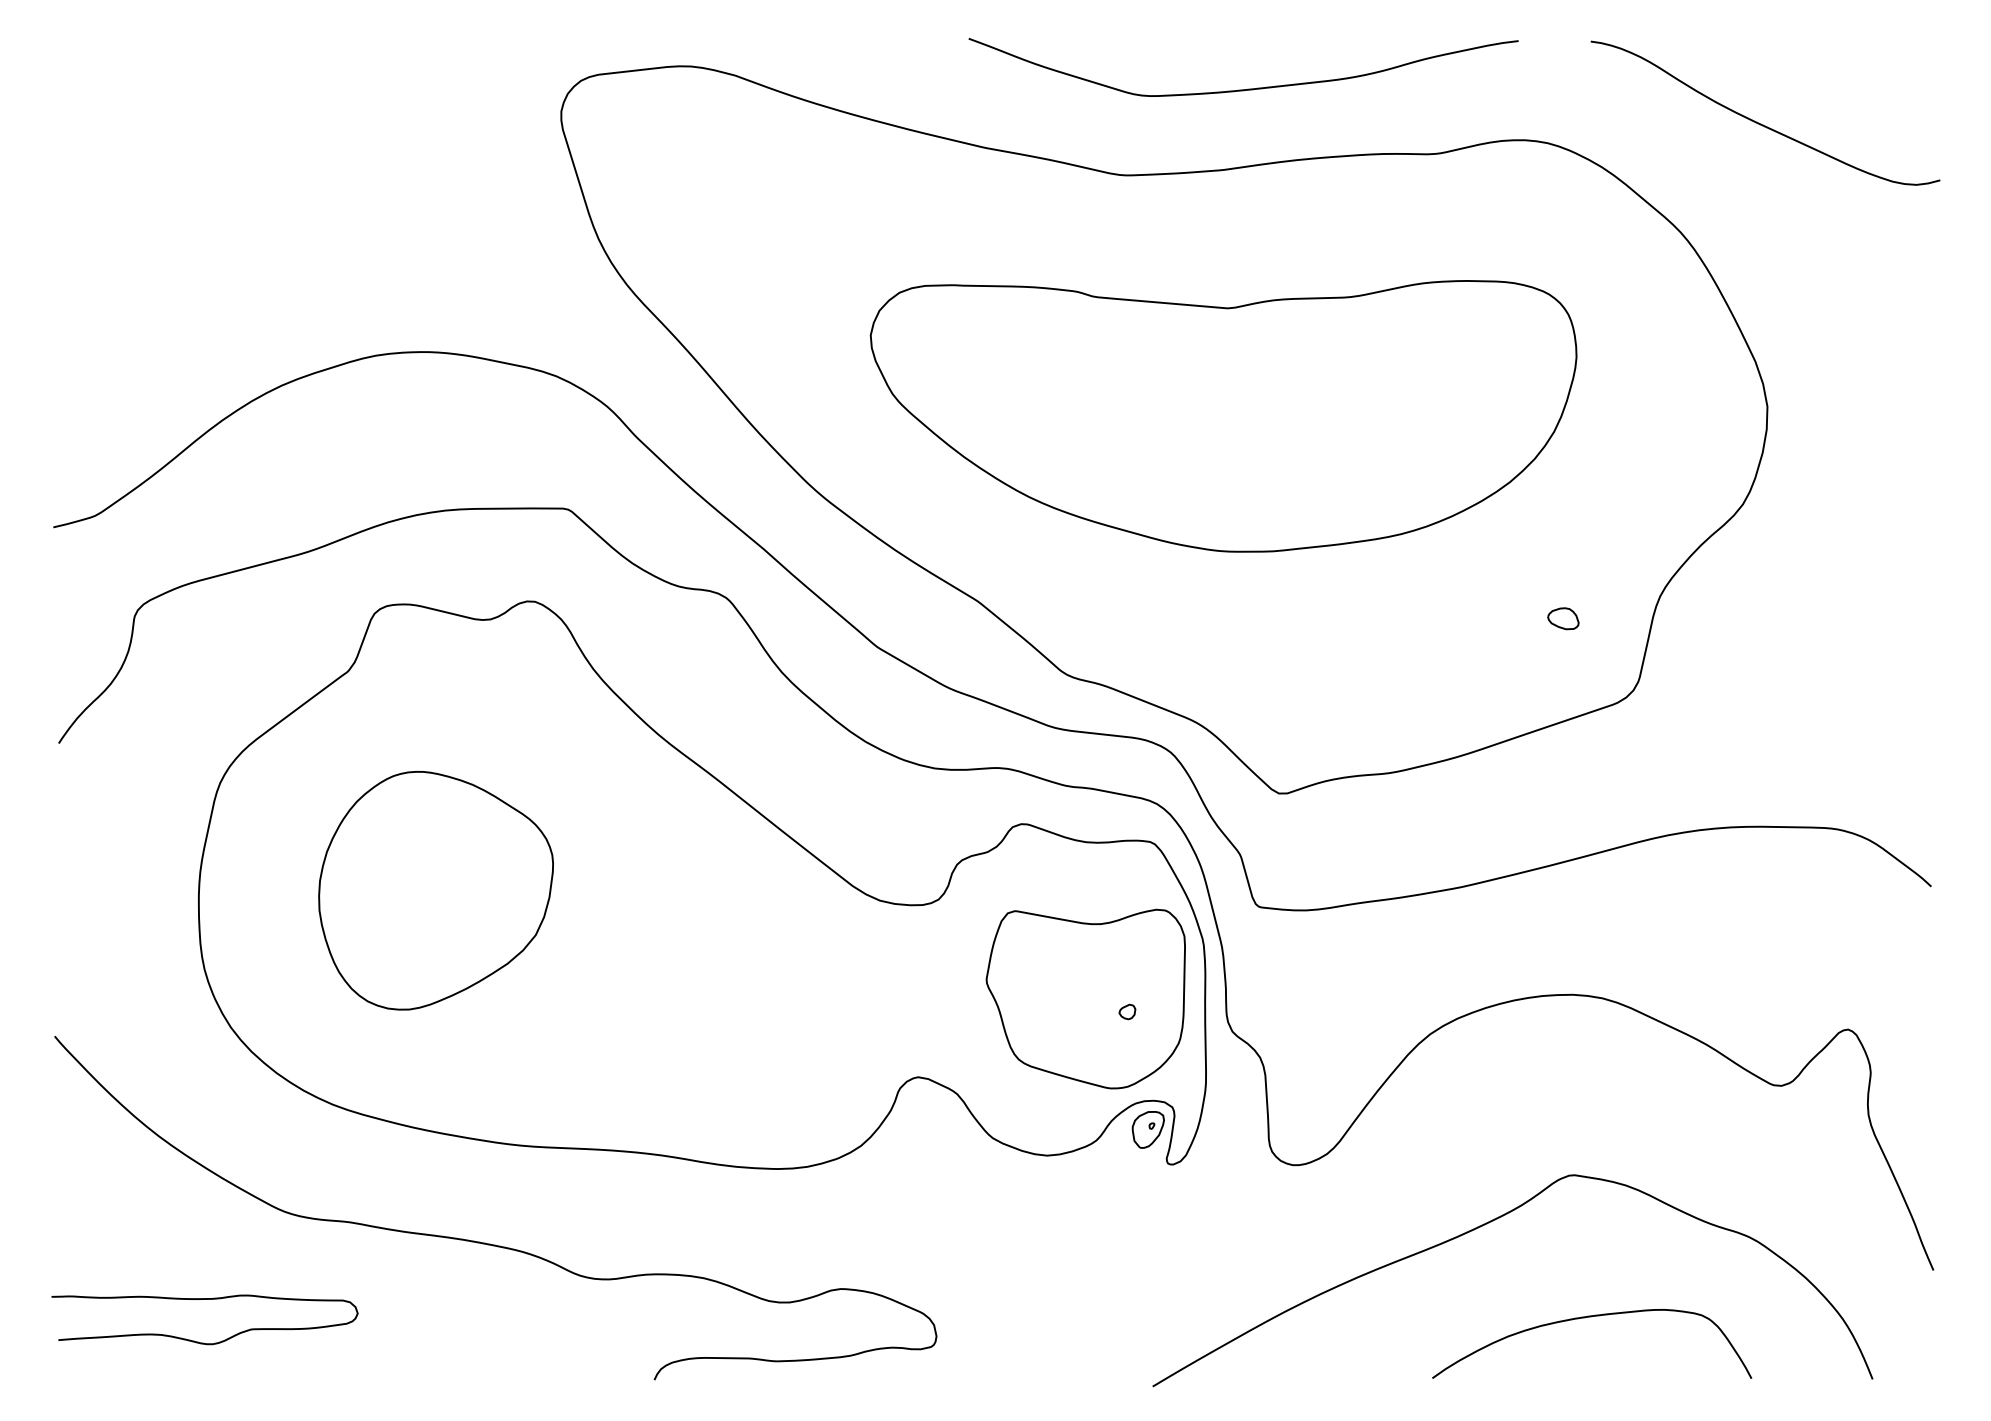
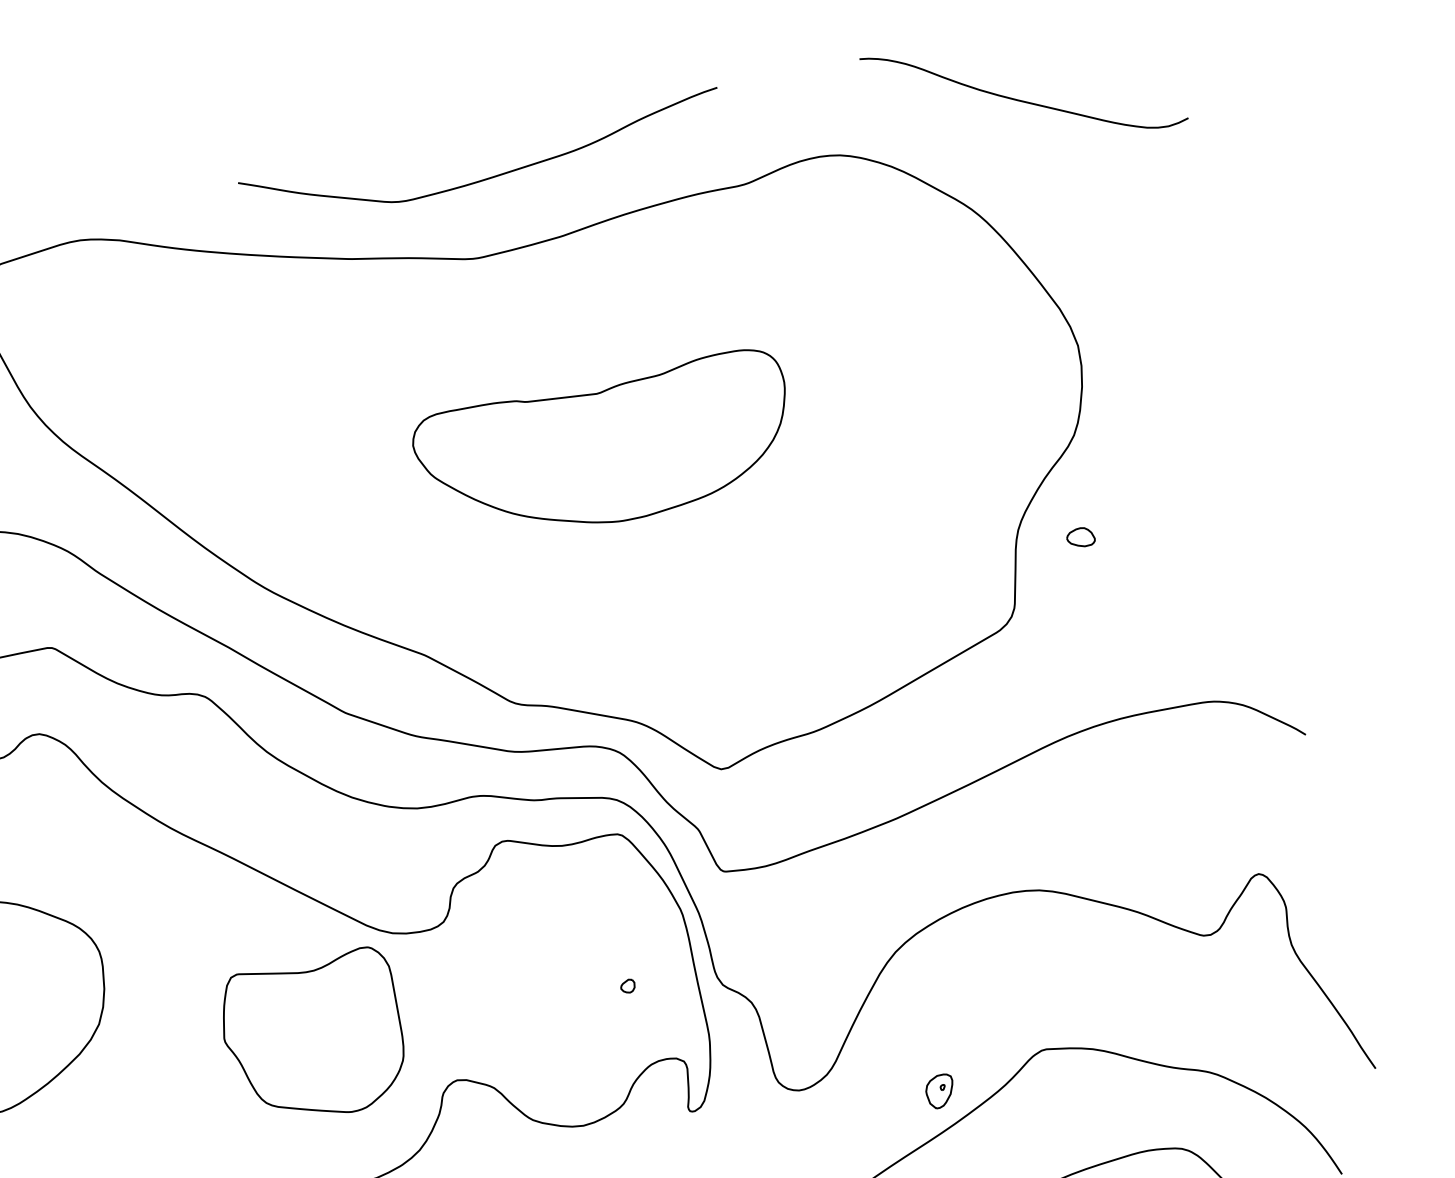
curve: (1248, 88) -> (490, 176), moved
part: (1223, 416) -> (606, 450), size x0.6
part: (1563, 618) -> (1080, 537), moved
part: (1085, 998) -> (313, 1038), moved
part: (1147, 1129) -> (939, 1091), moved

